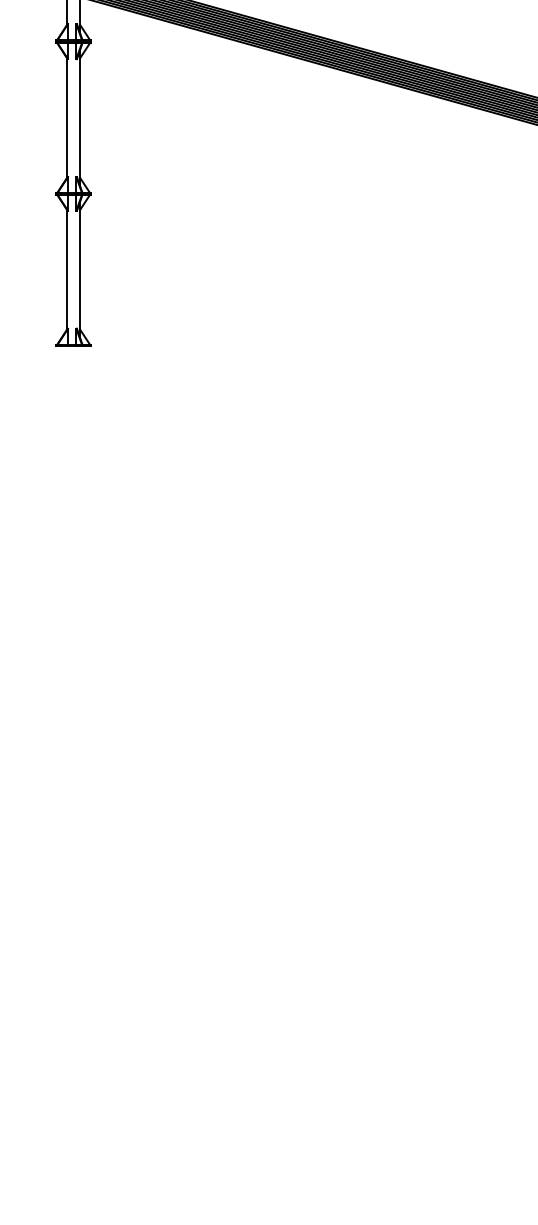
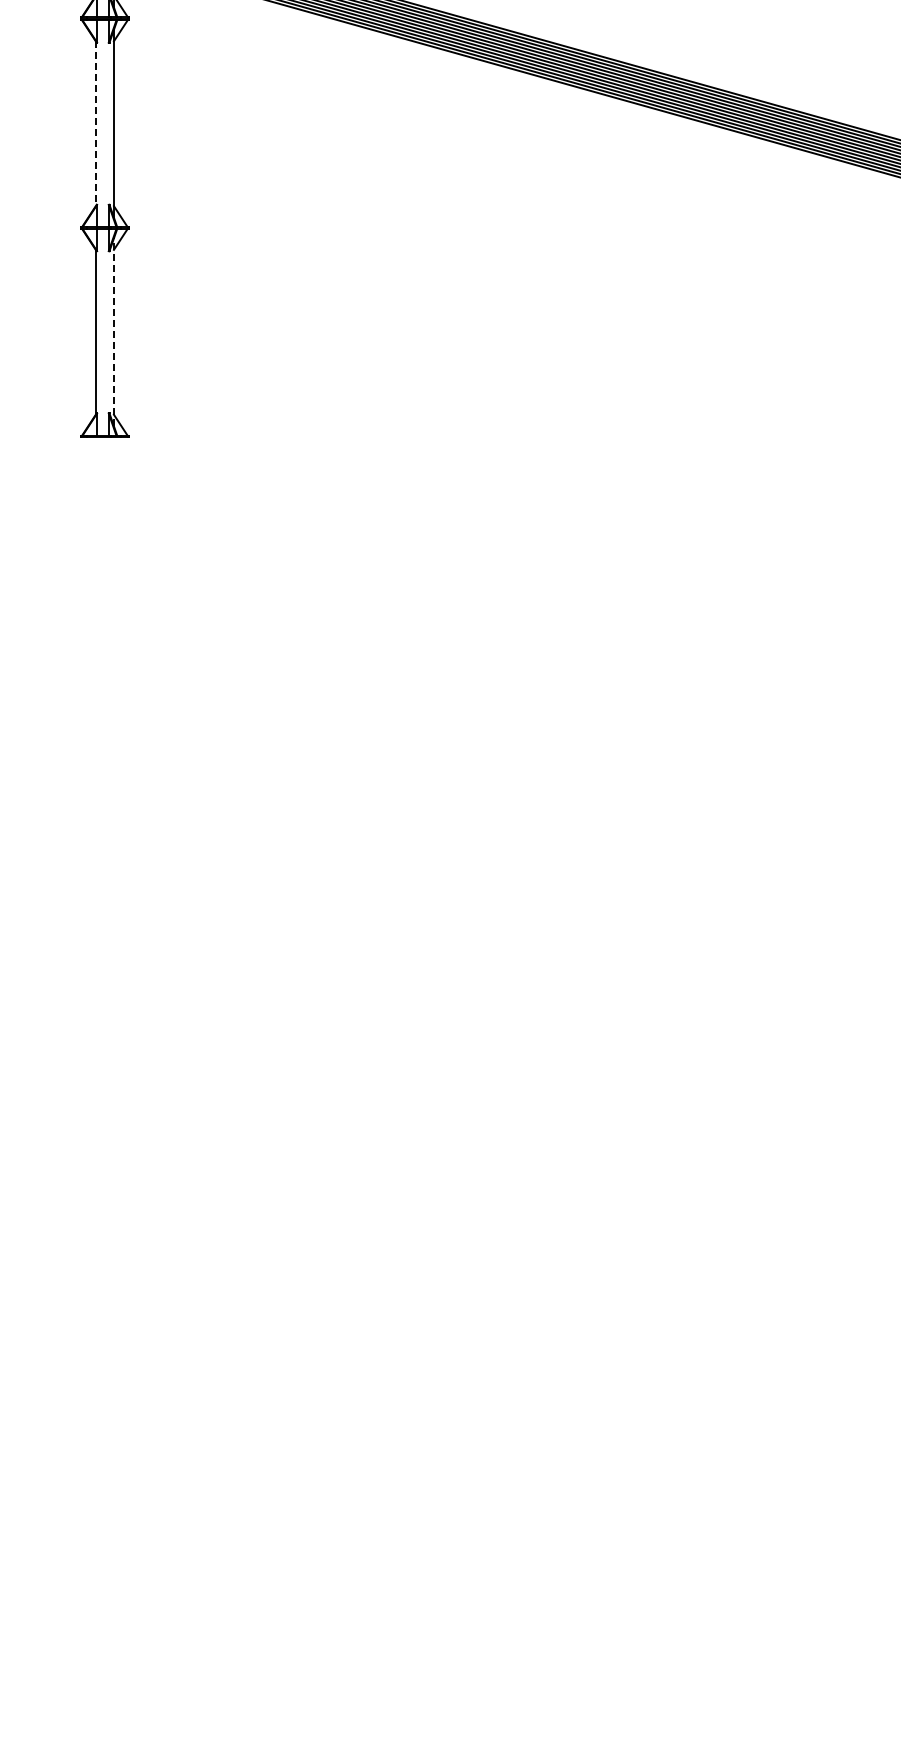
line: (66, 118) -> (95, 124), solid -> dashed
line: (79, 269) -> (113, 332), solid -> dashed

